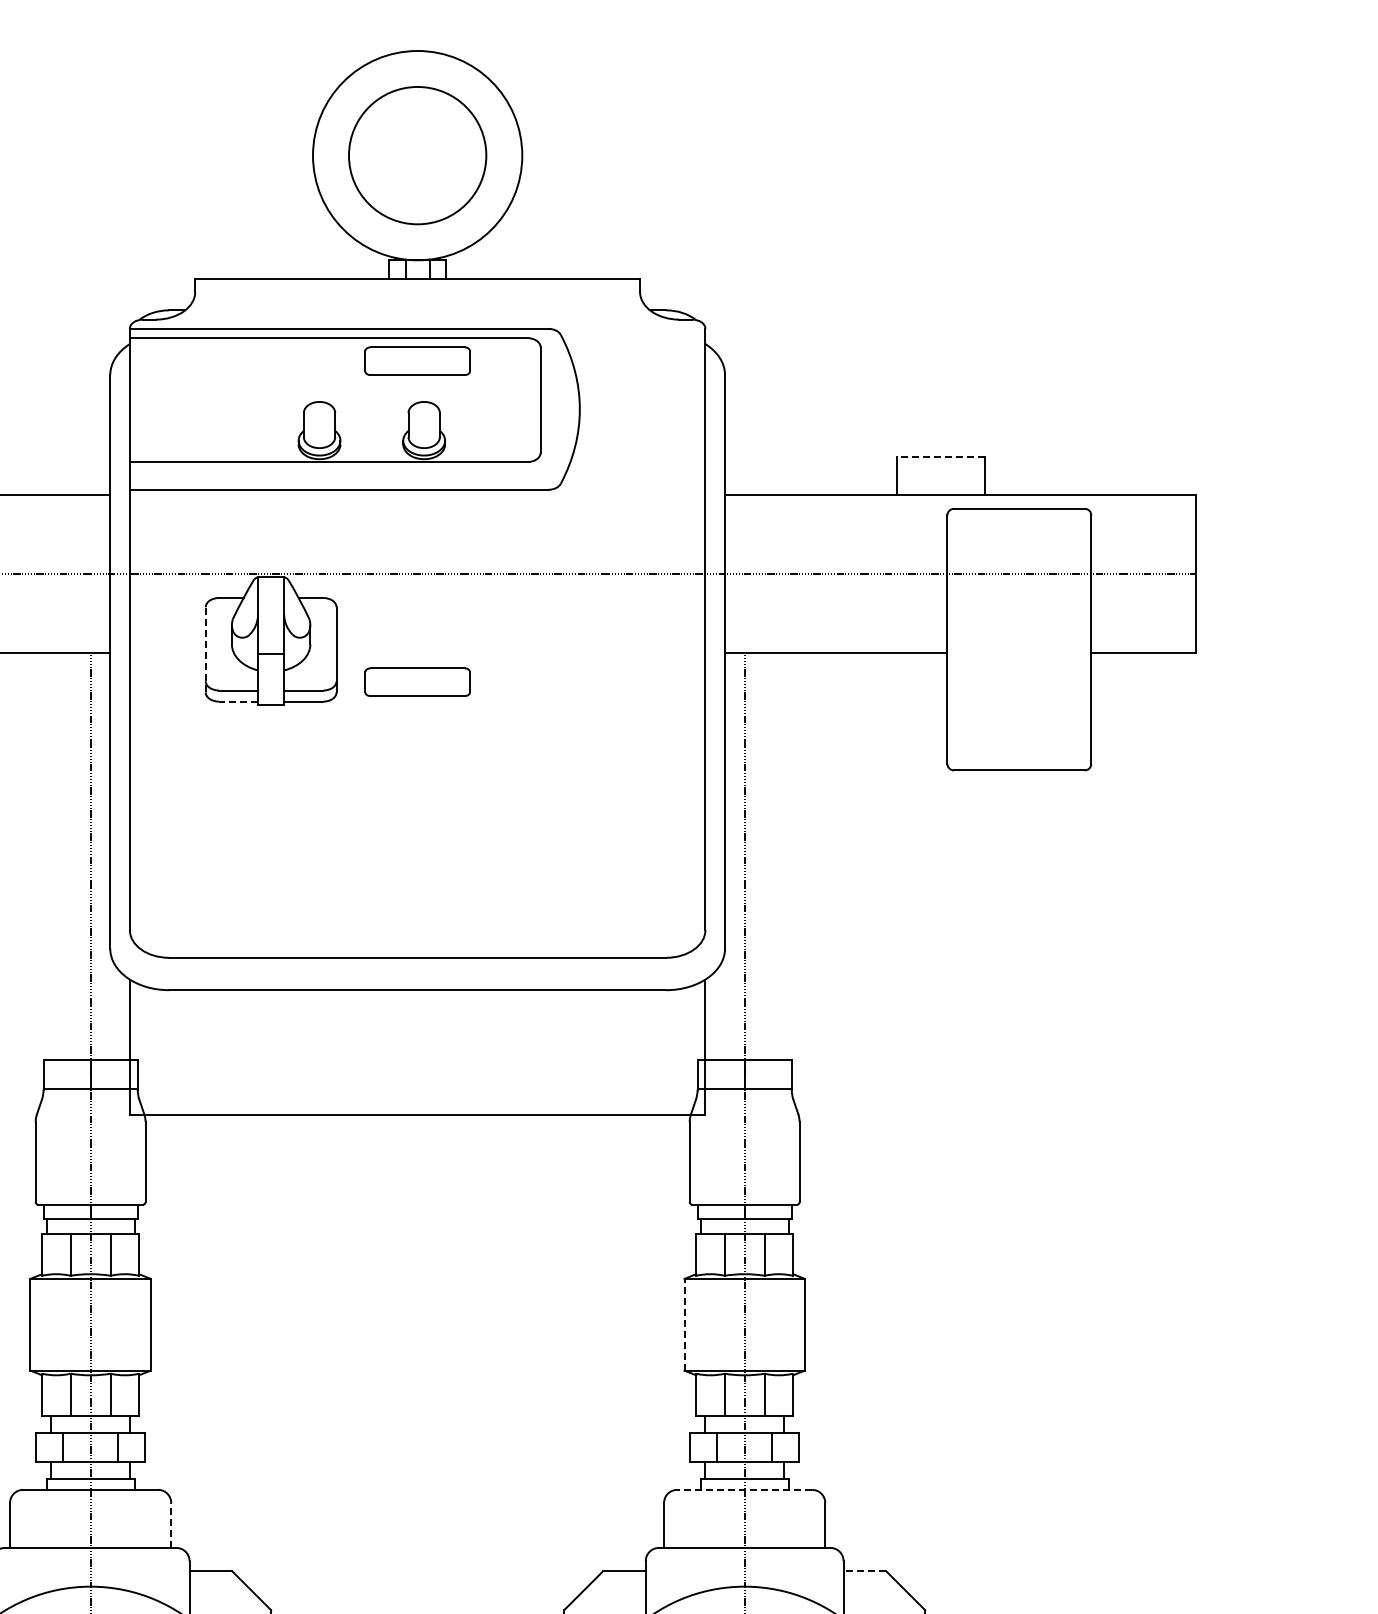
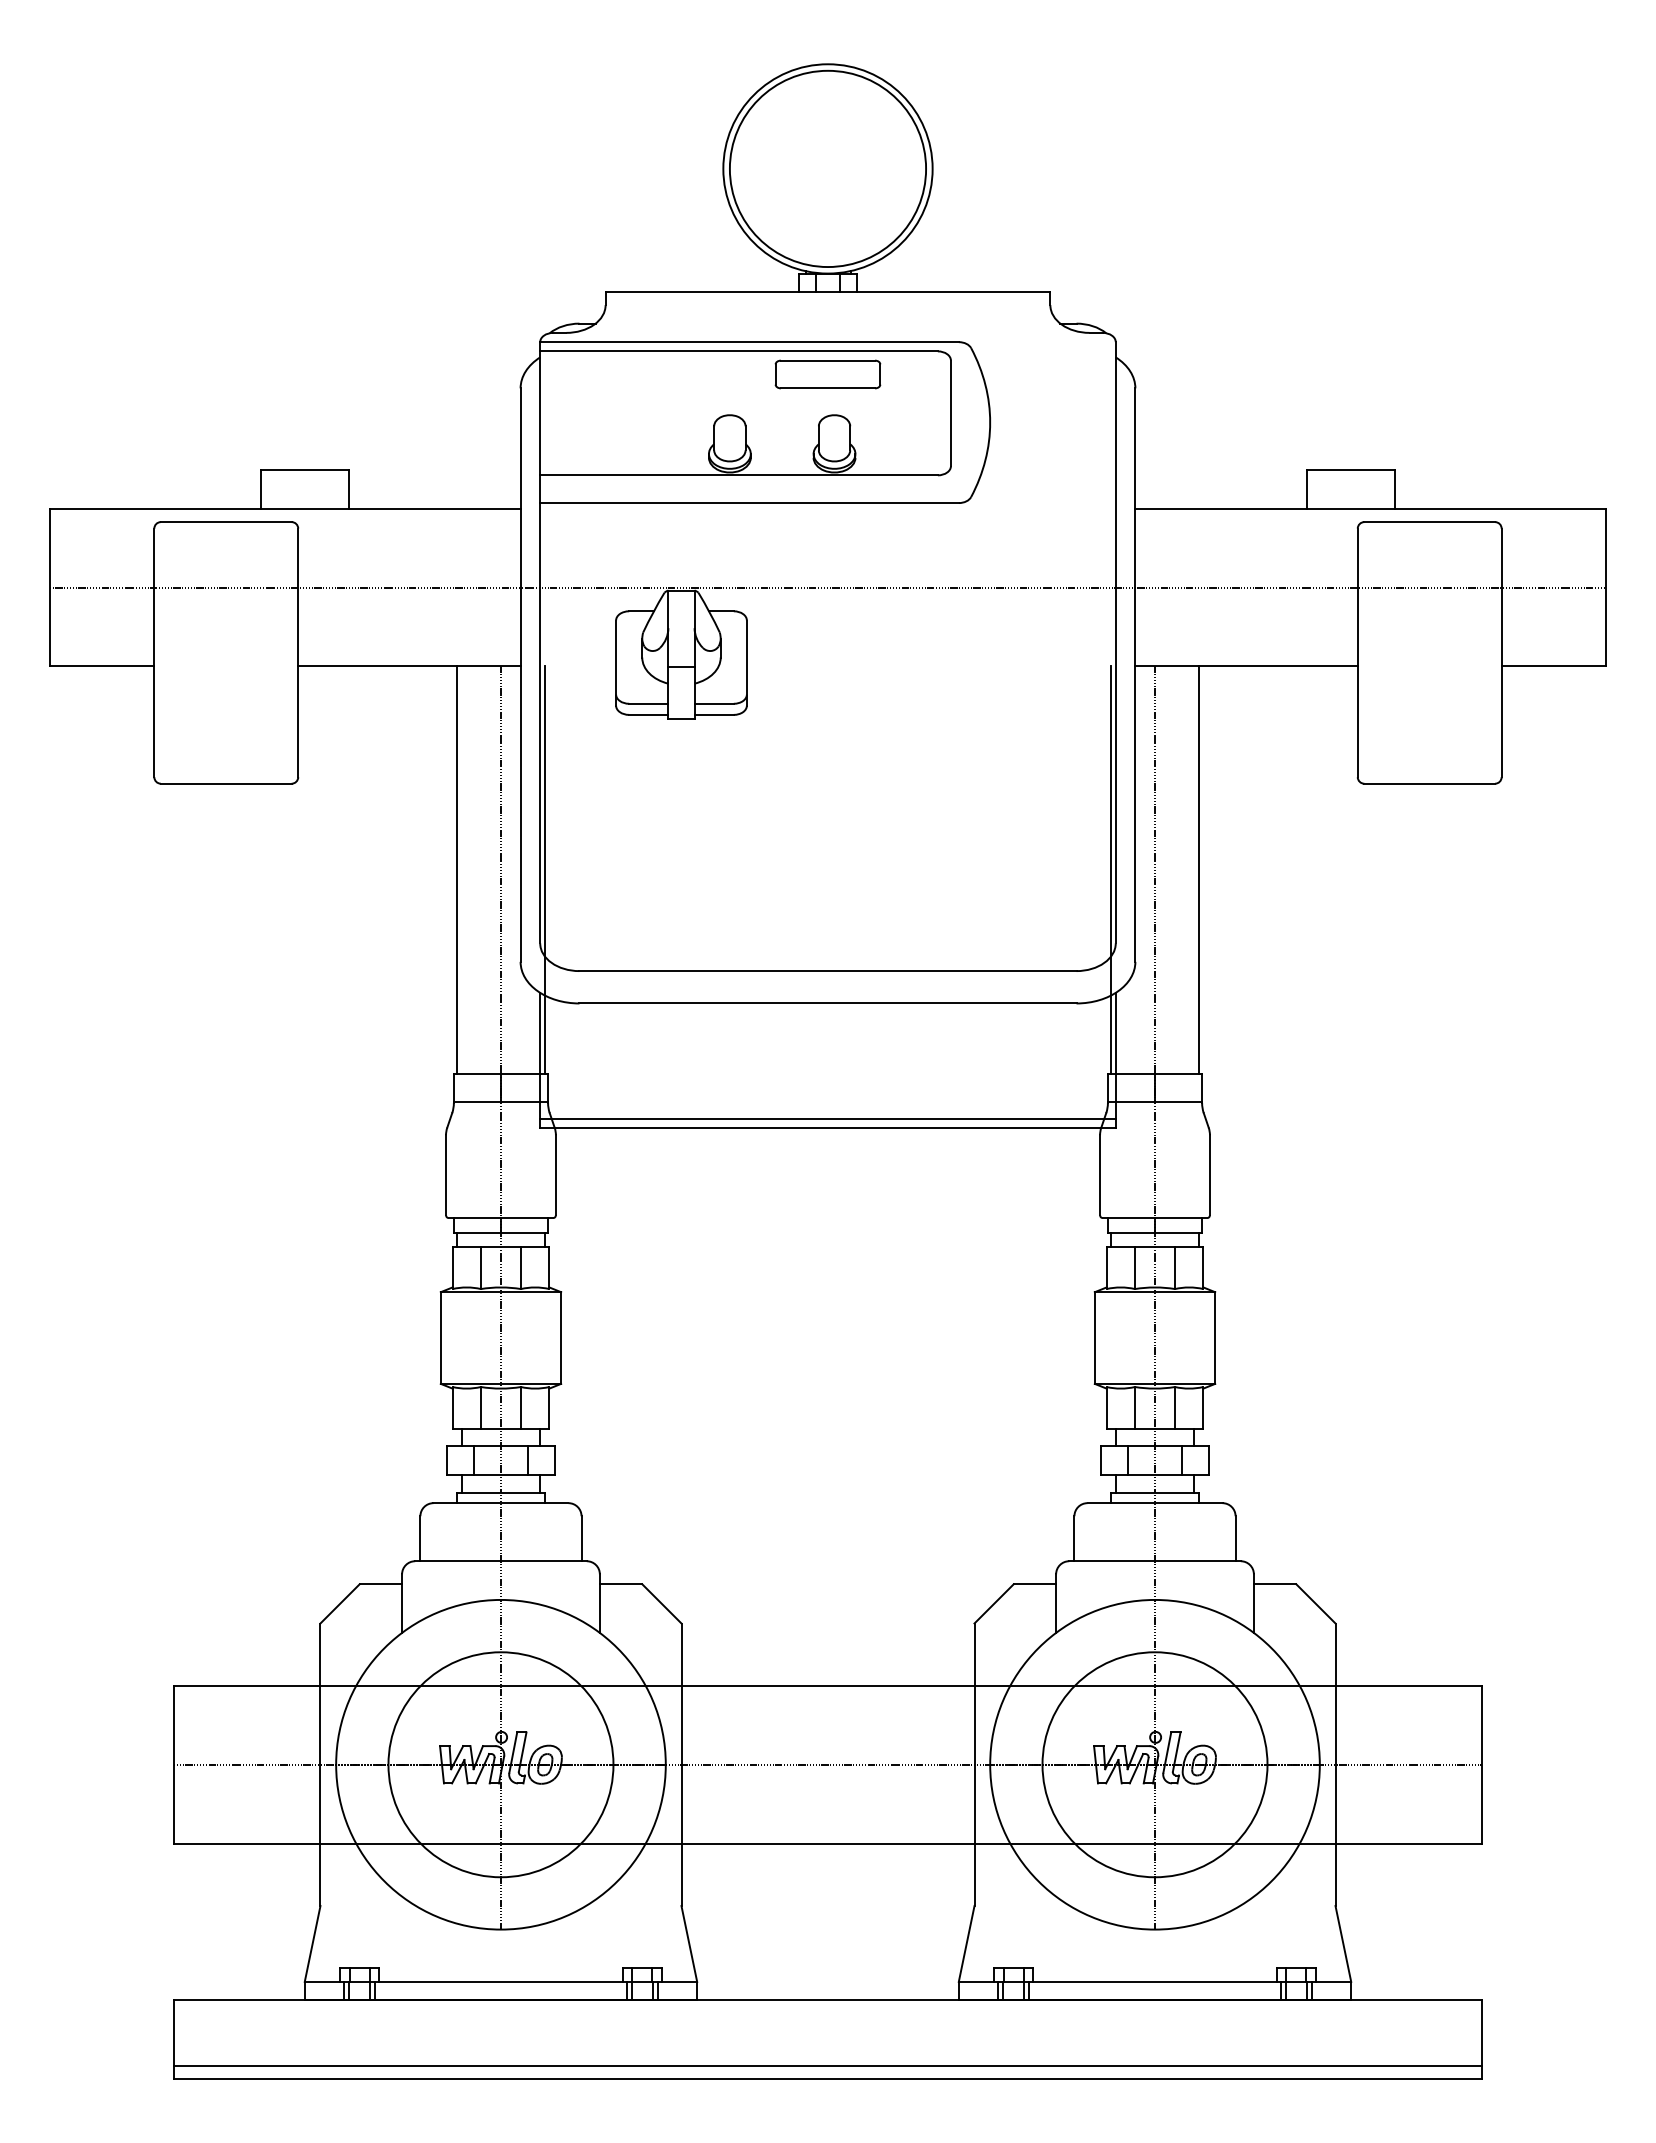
circle: (417, 155) -> (827, 168), size x1.43
line: (940, 456) -> (1350, 469), dashed -> solid
line: (206, 650) -> (616, 663), dashed -> solid
part: (417, 682) -> (827, 695), removed
line: (238, 701) -> (648, 714), dashed -> solid
line: (46, 856) -> (456, 869), added
line: (135, 856) -> (545, 869), added
line: (700, 856) -> (1110, 869), added
line: (789, 856) -> (1199, 869), added
line: (417, 1106) -> (827, 1119), added
line: (684, 1325) -> (1094, 1338), dashed -> solid
line: (744, 1490) -> (1154, 1503), dashed -> solid
line: (171, 1525) -> (581, 1538), dashed -> solid
line: (864, 1571) -> (1274, 1584), dashed -> solid

